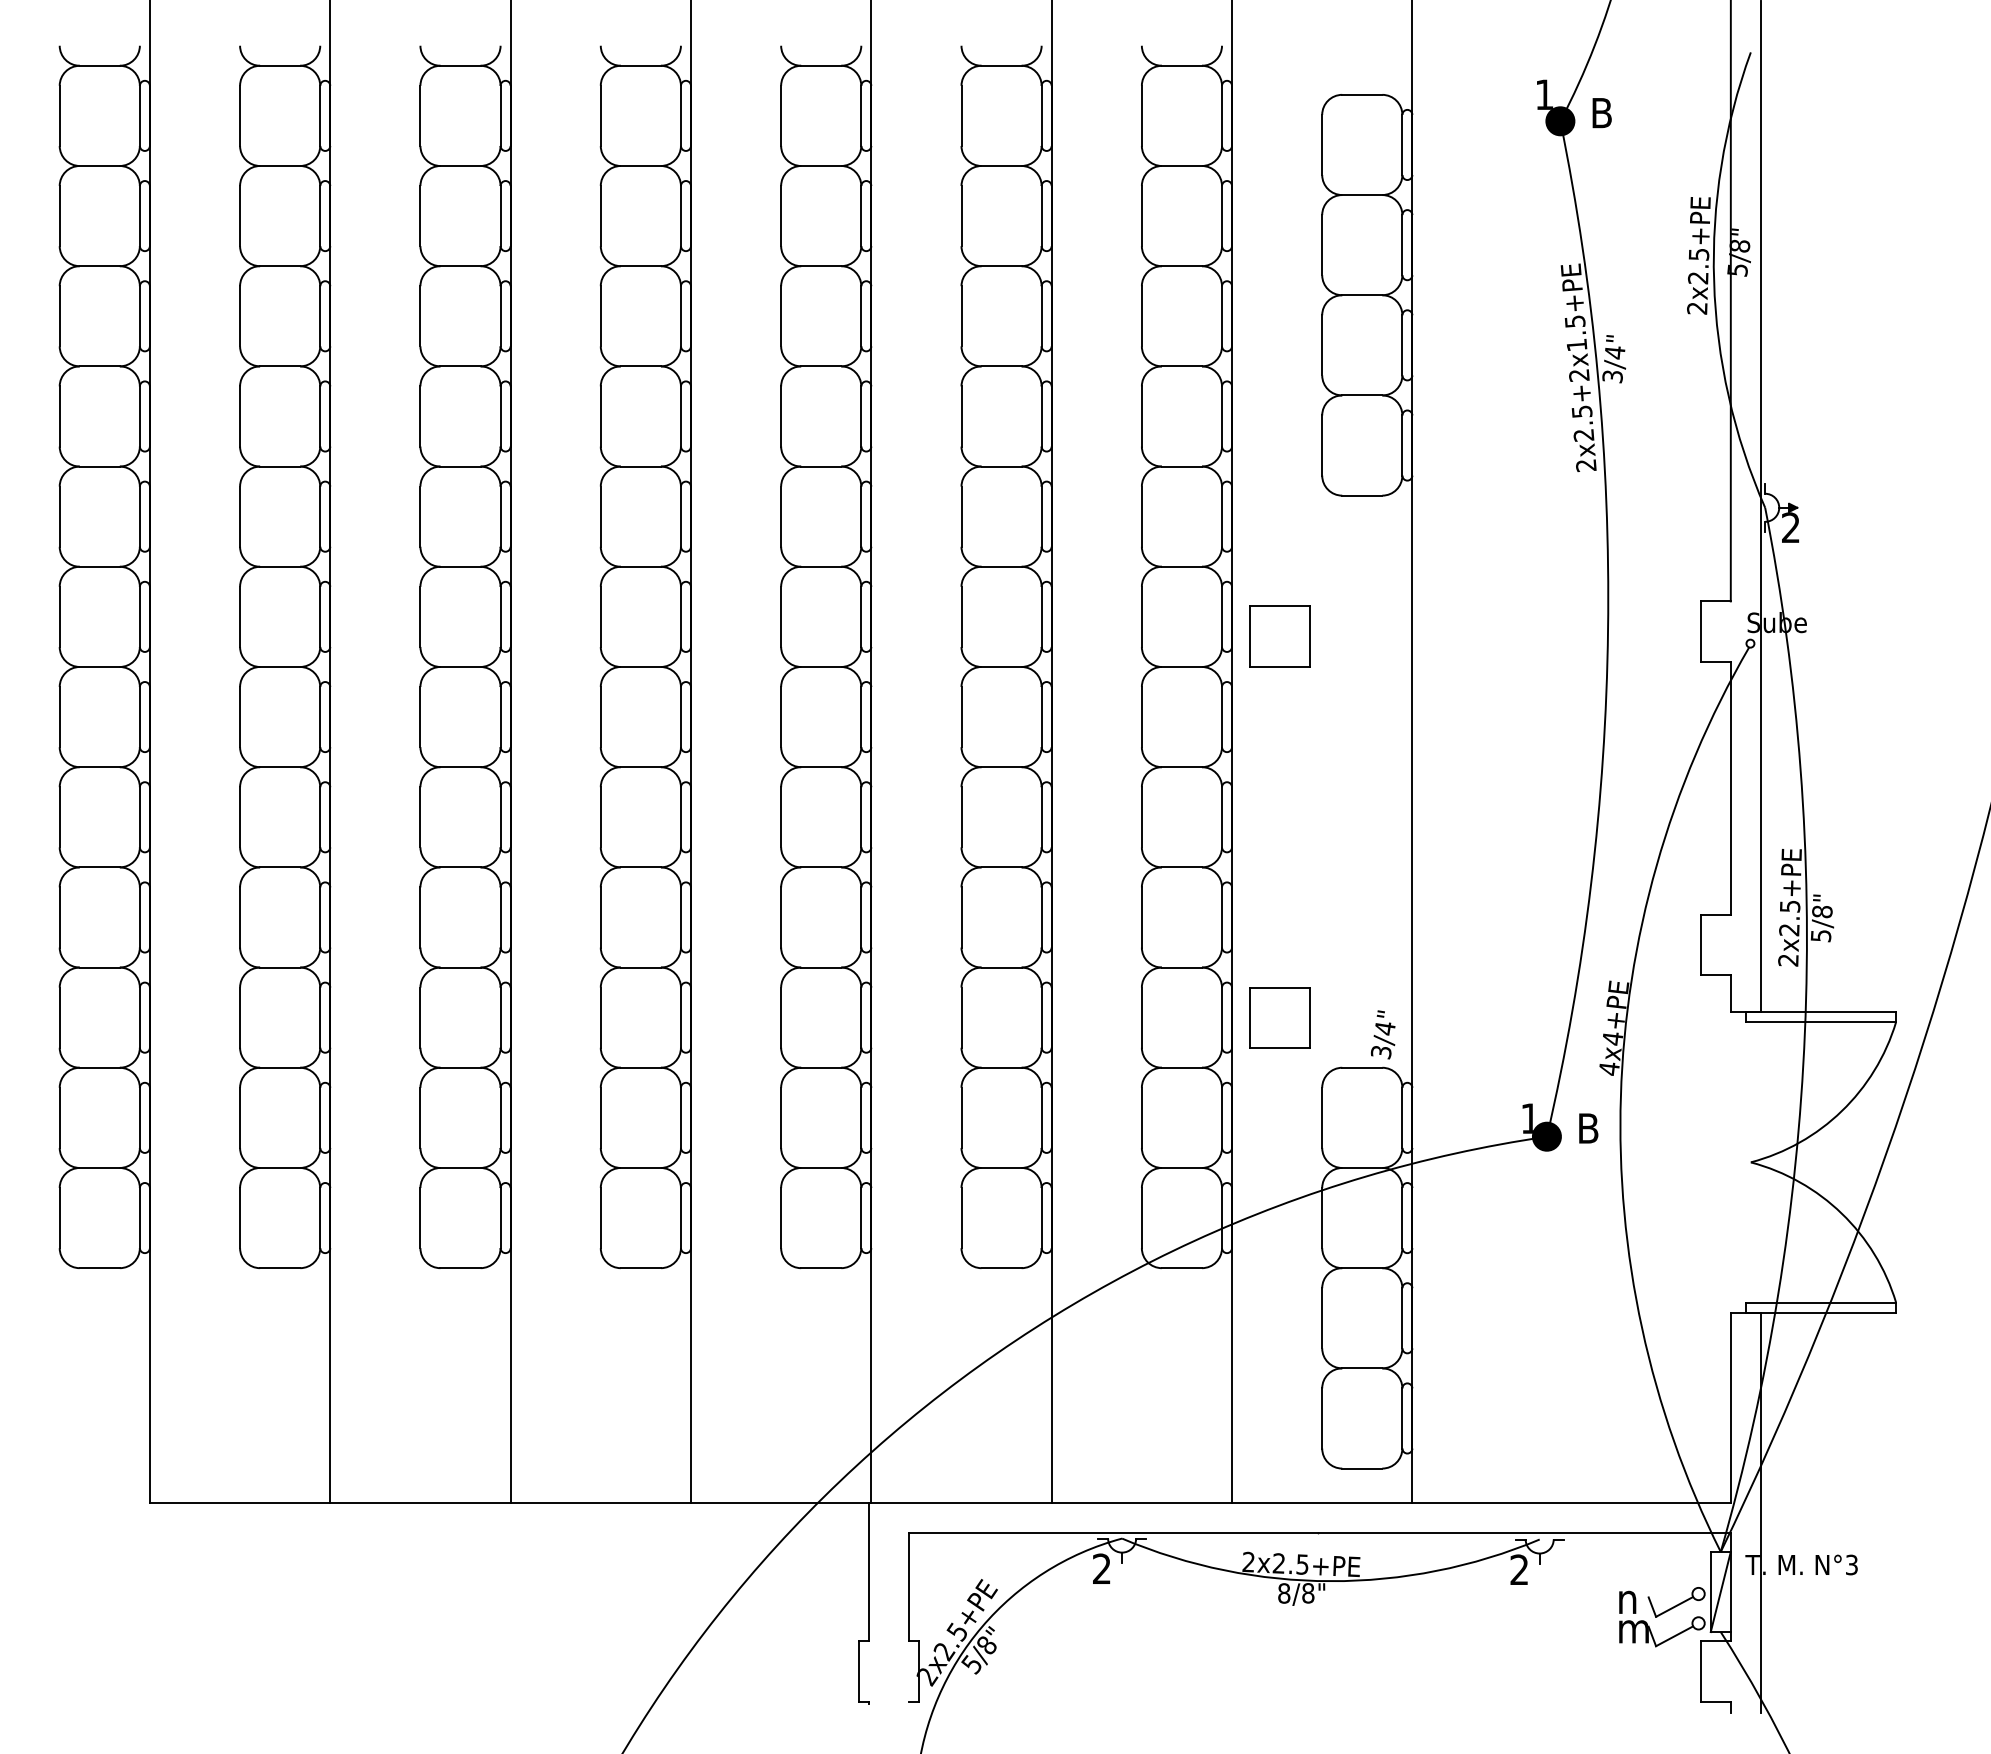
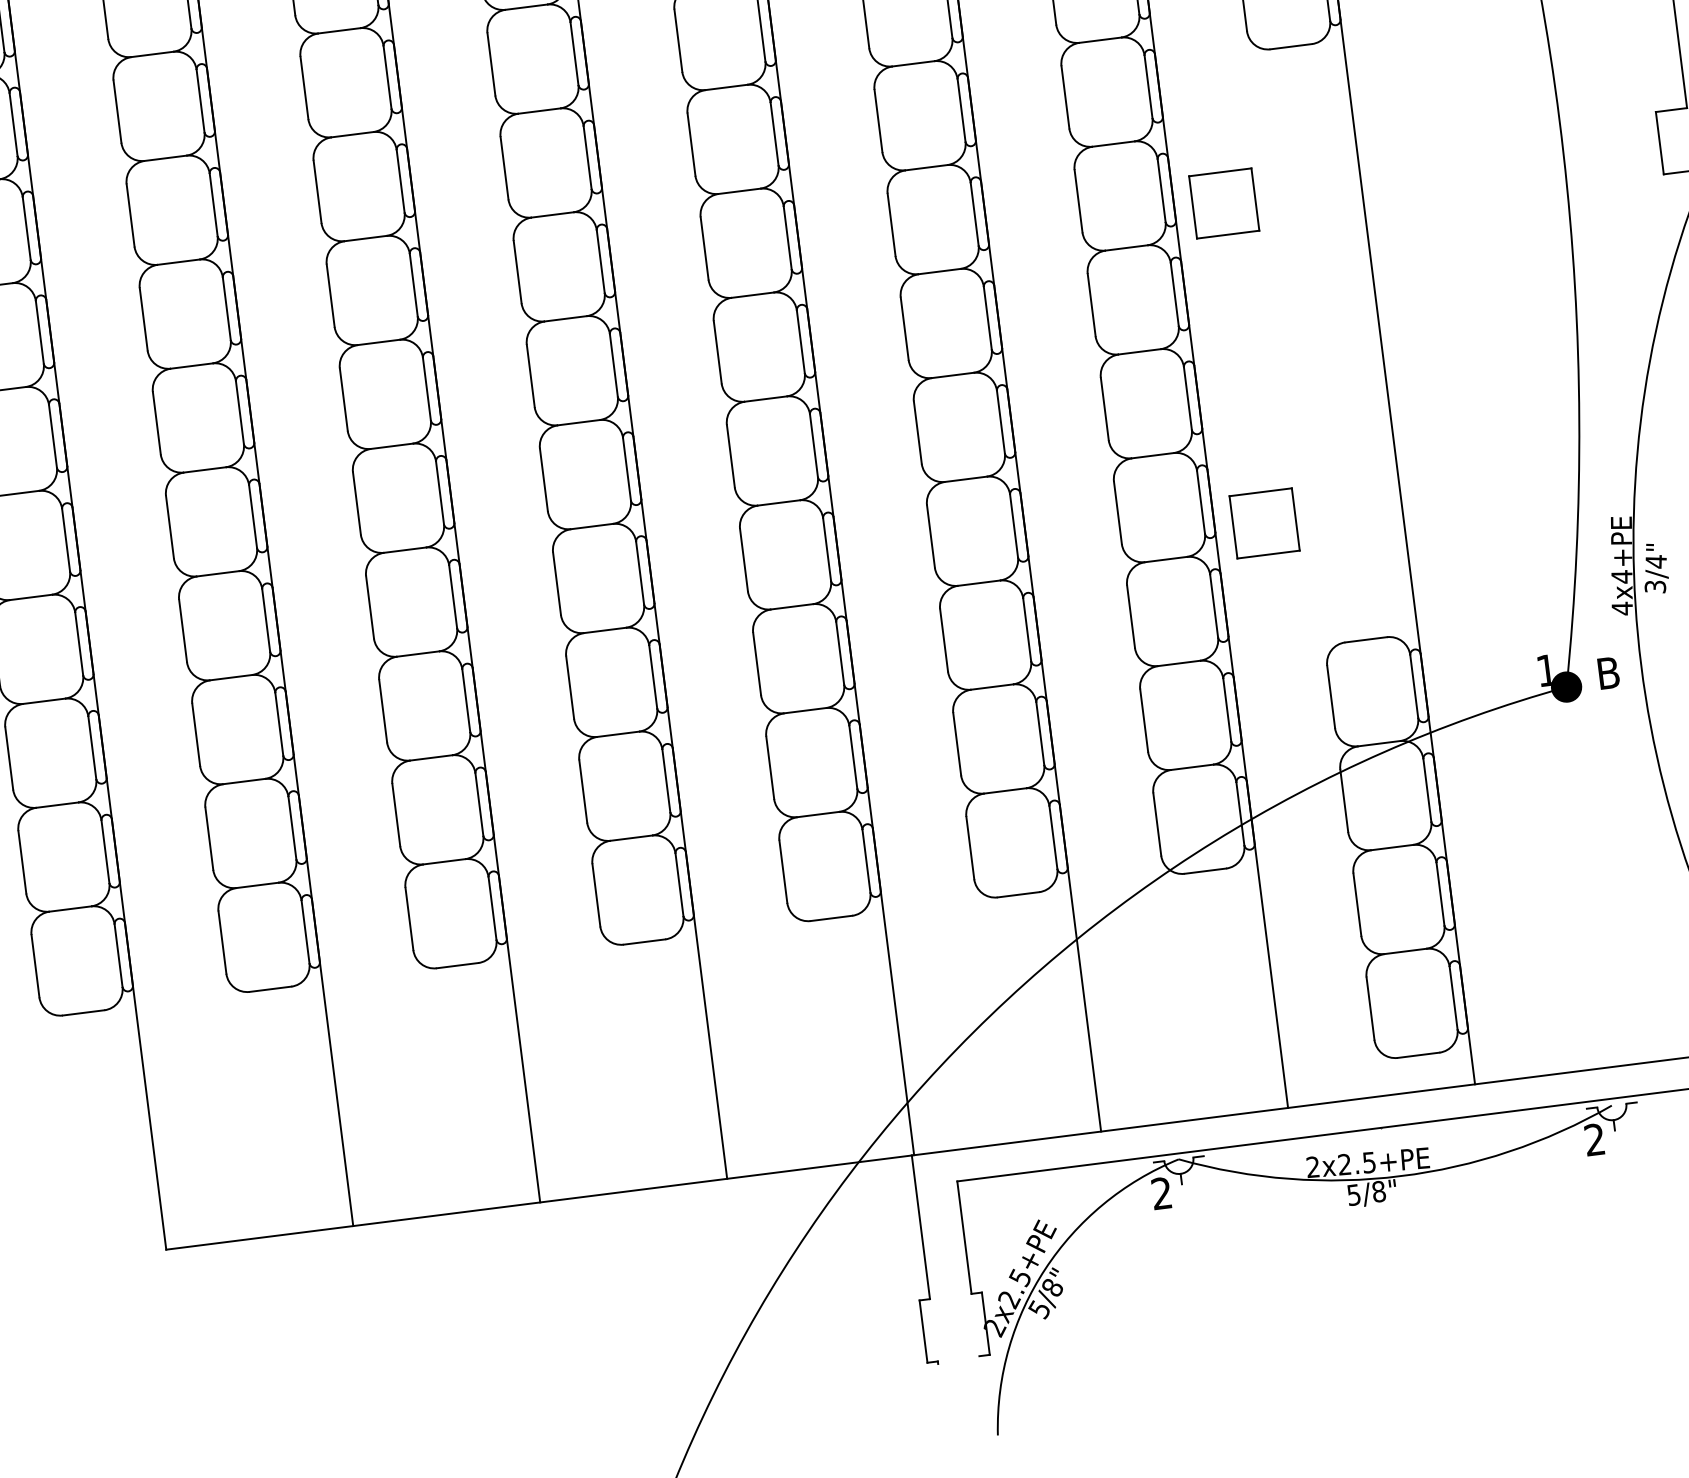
part: (1279, 1017) -> (1264, 522), moved
text: (1383, 1034) -> (1655, 568), moved
text: (1284, 1593) -> (1354, 1195), 8/8" -> 5/8"

